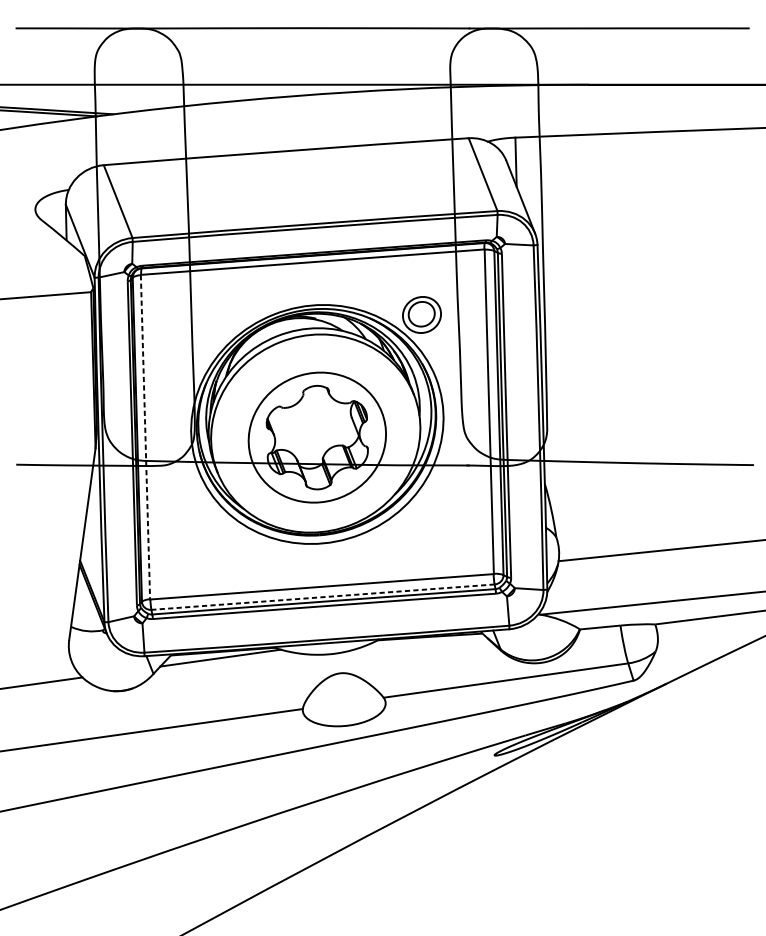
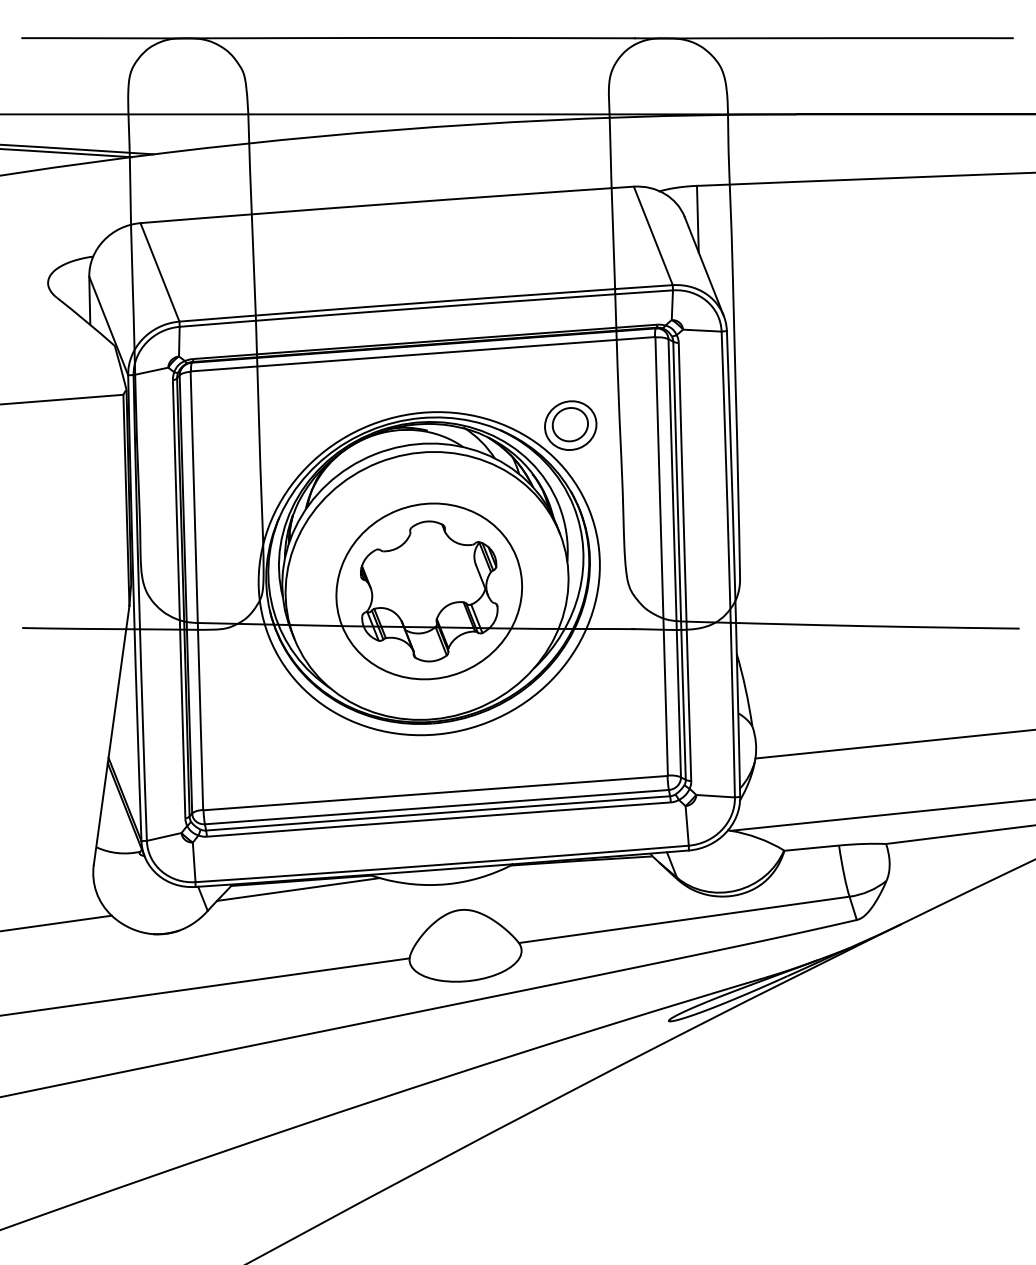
line: (145, 437) -> (196, 591), dashed -> solid
line: (322, 597) -> (436, 807), dashed -> solid

